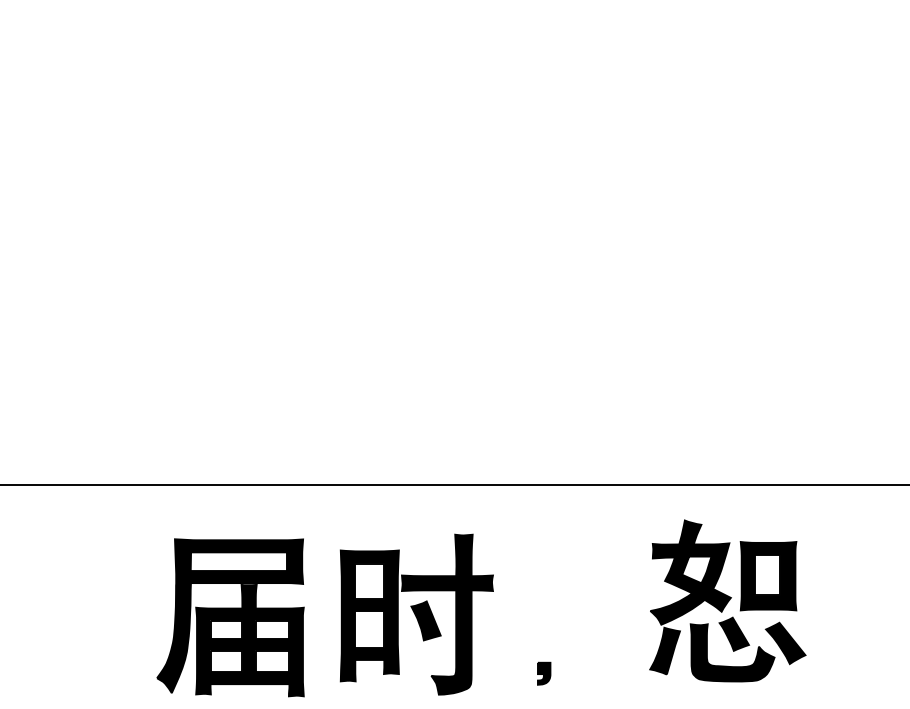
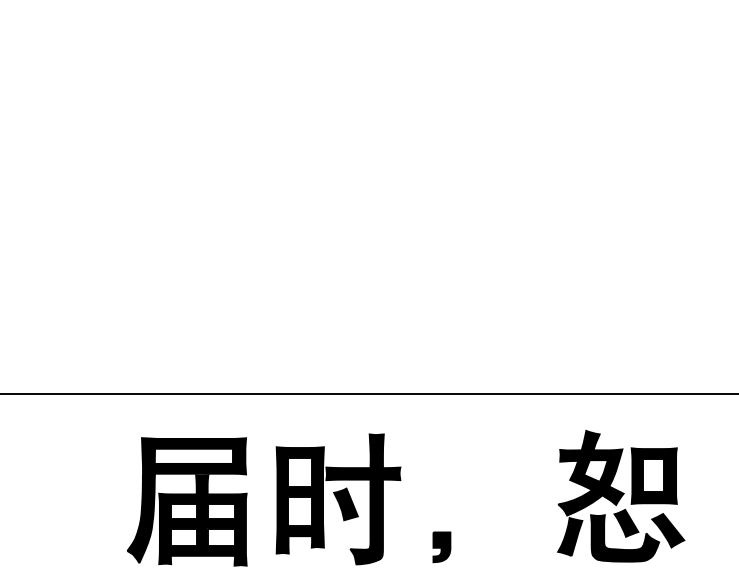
part: (728, 600) -> (621, 495), moved
part: (543, 673) -> (441, 547), size x1.67

